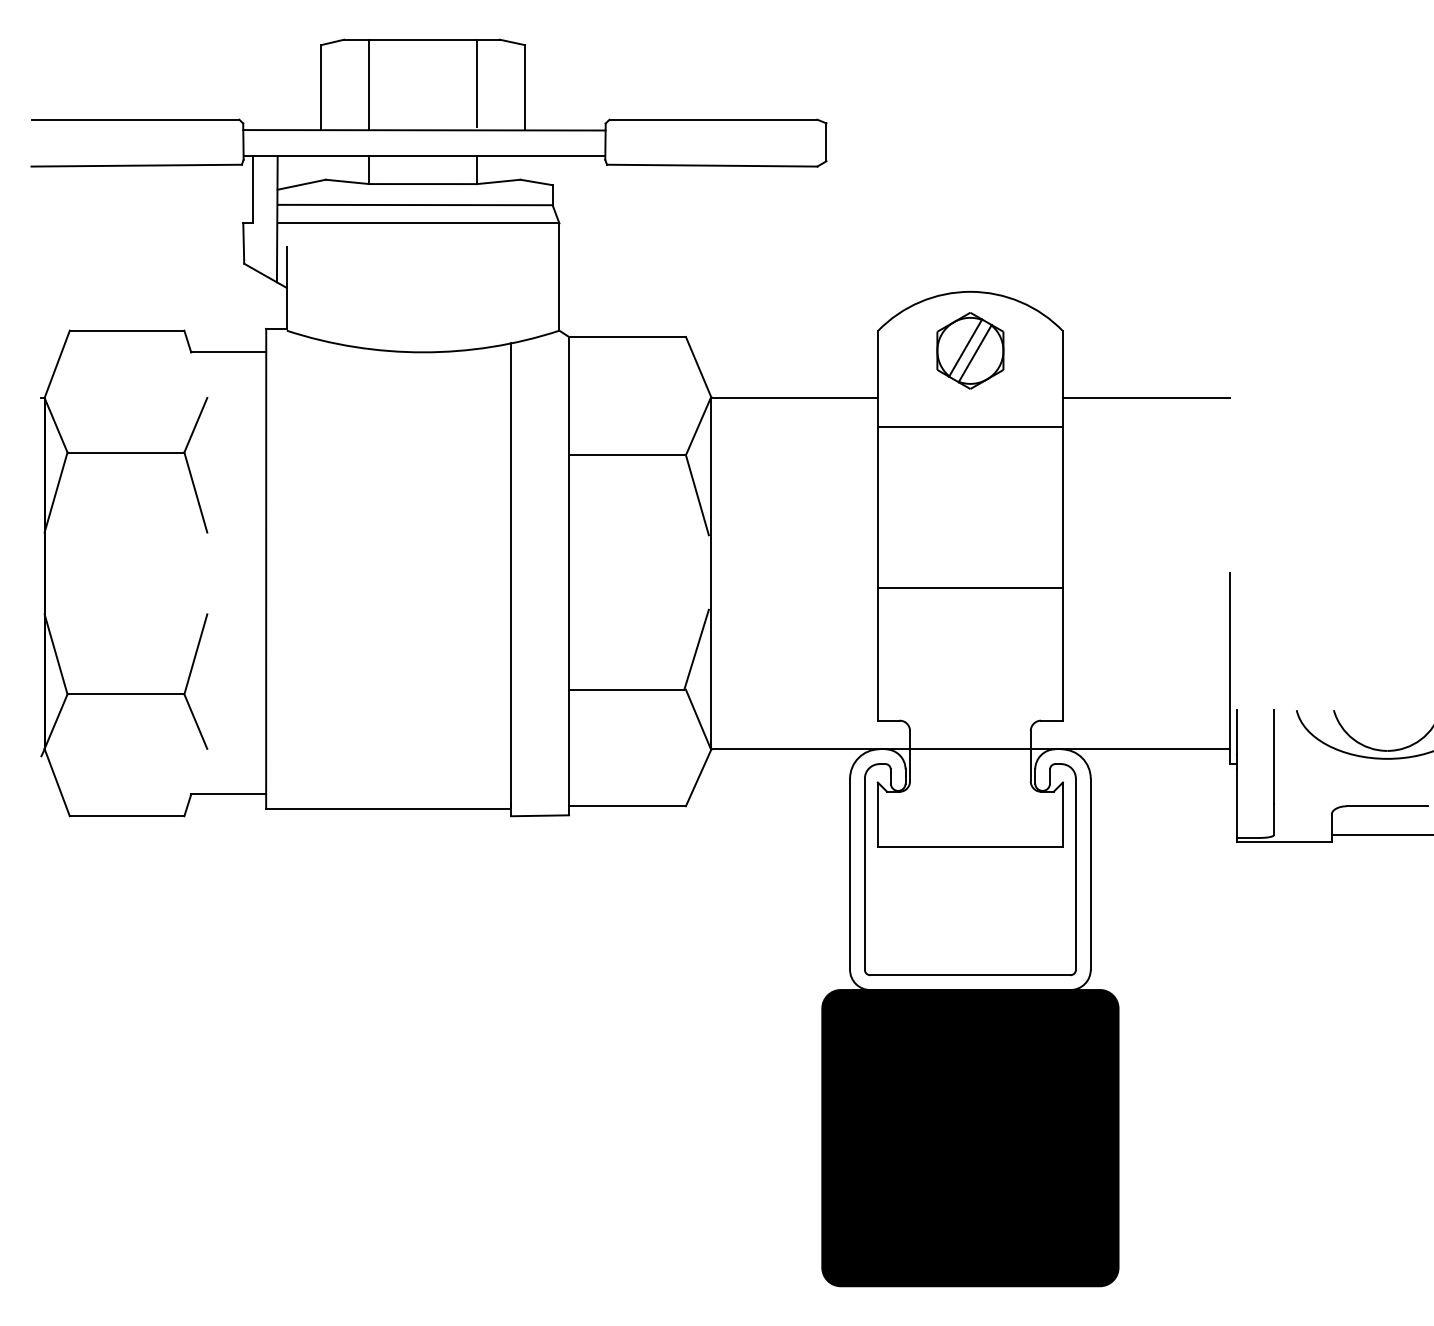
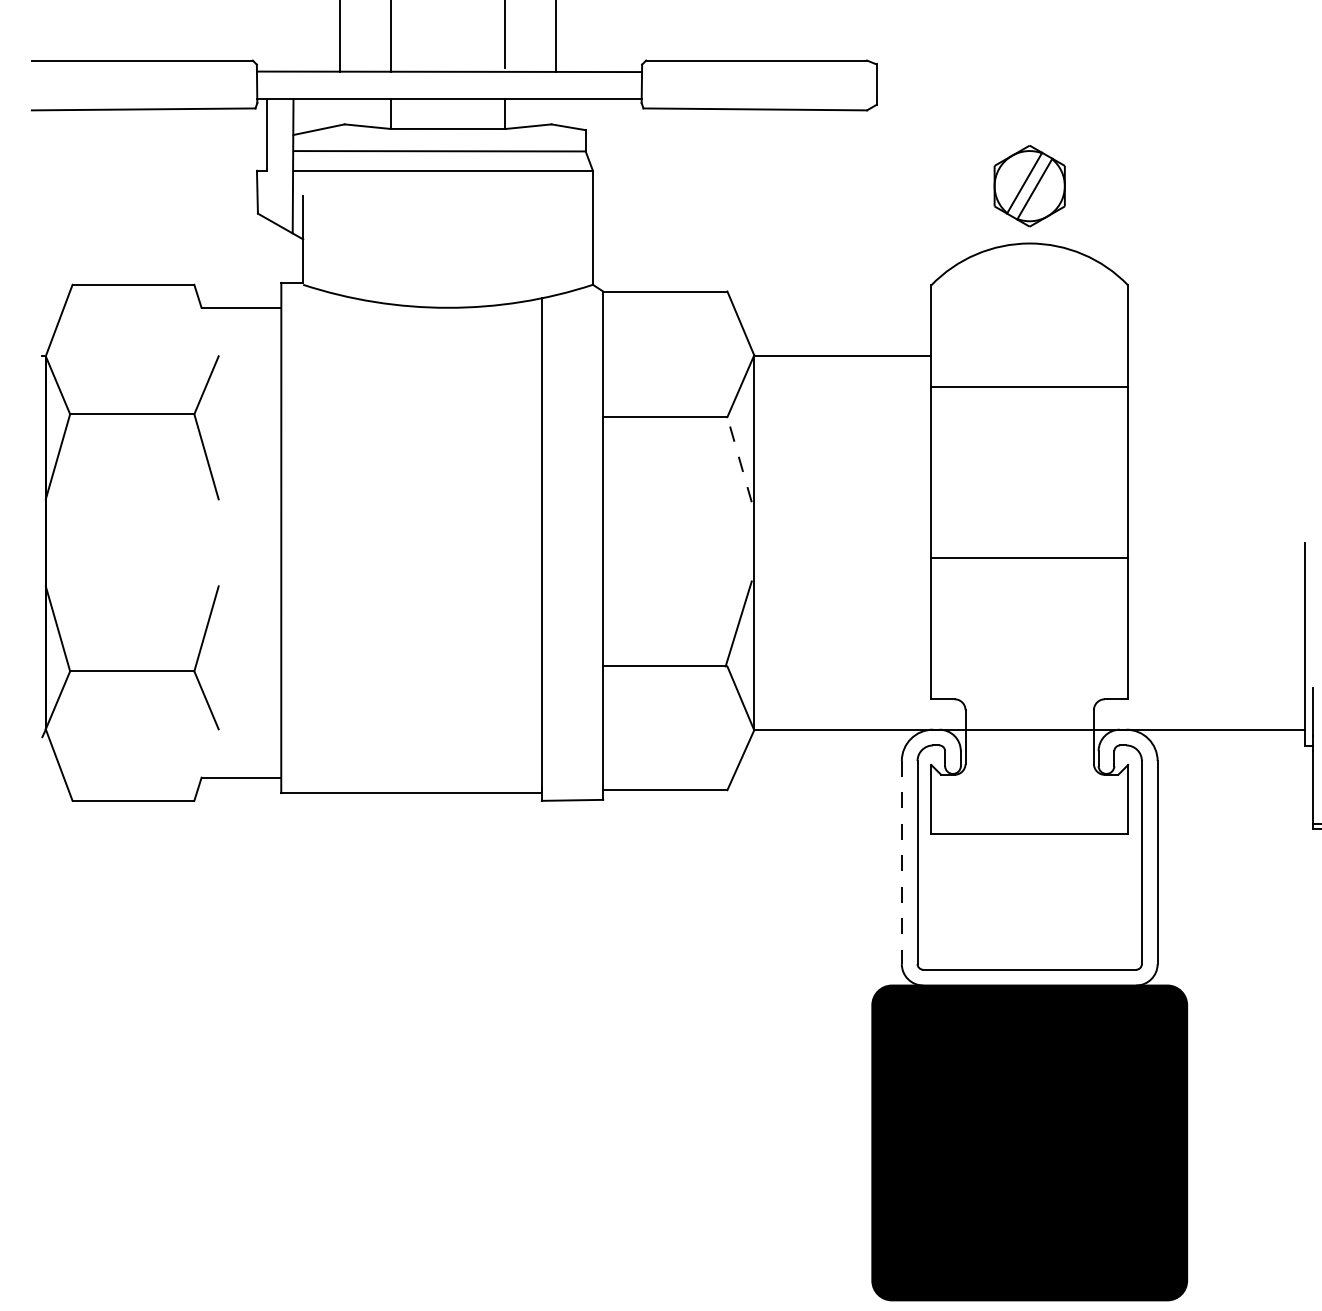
part: (970, 350) -> (1029, 185), moved
line: (1146, 397) -> (1216, 355), removed
line: (697, 495) -> (739, 459), solid -> dashed
line: (850, 874) -> (902, 862), solid -> dashed

